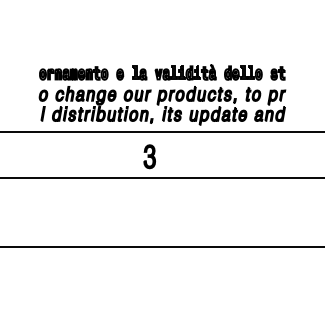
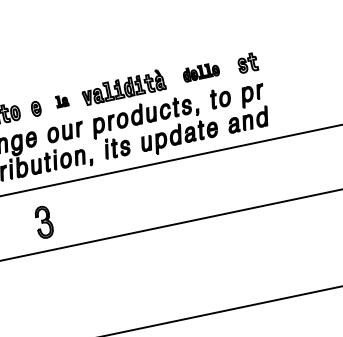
part: (139, 72) -> (61, 100), size x0.6
part: (243, 72) -> (201, 71), size x0.7
part: (149, 156) -> (43, 222), moved

